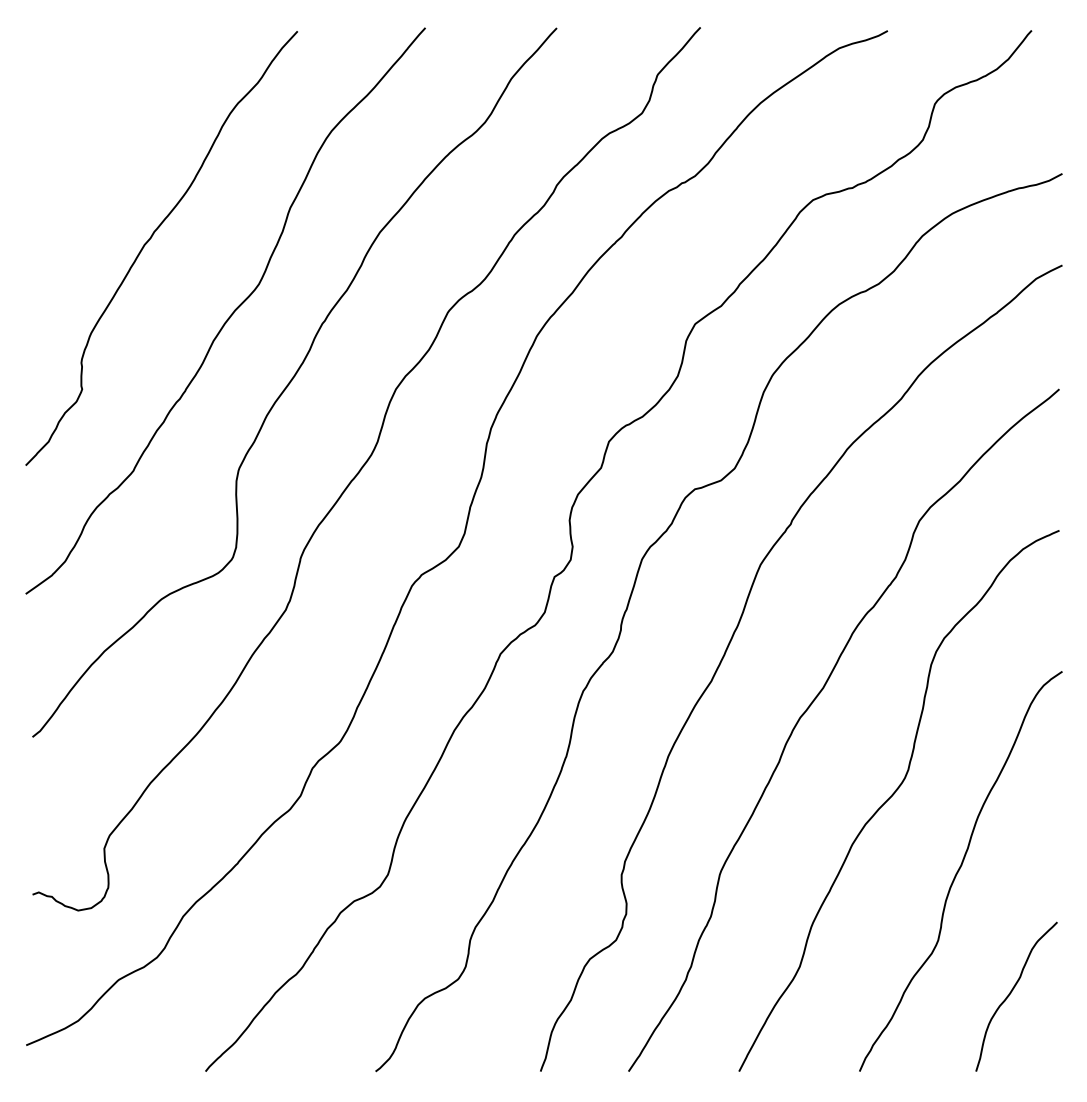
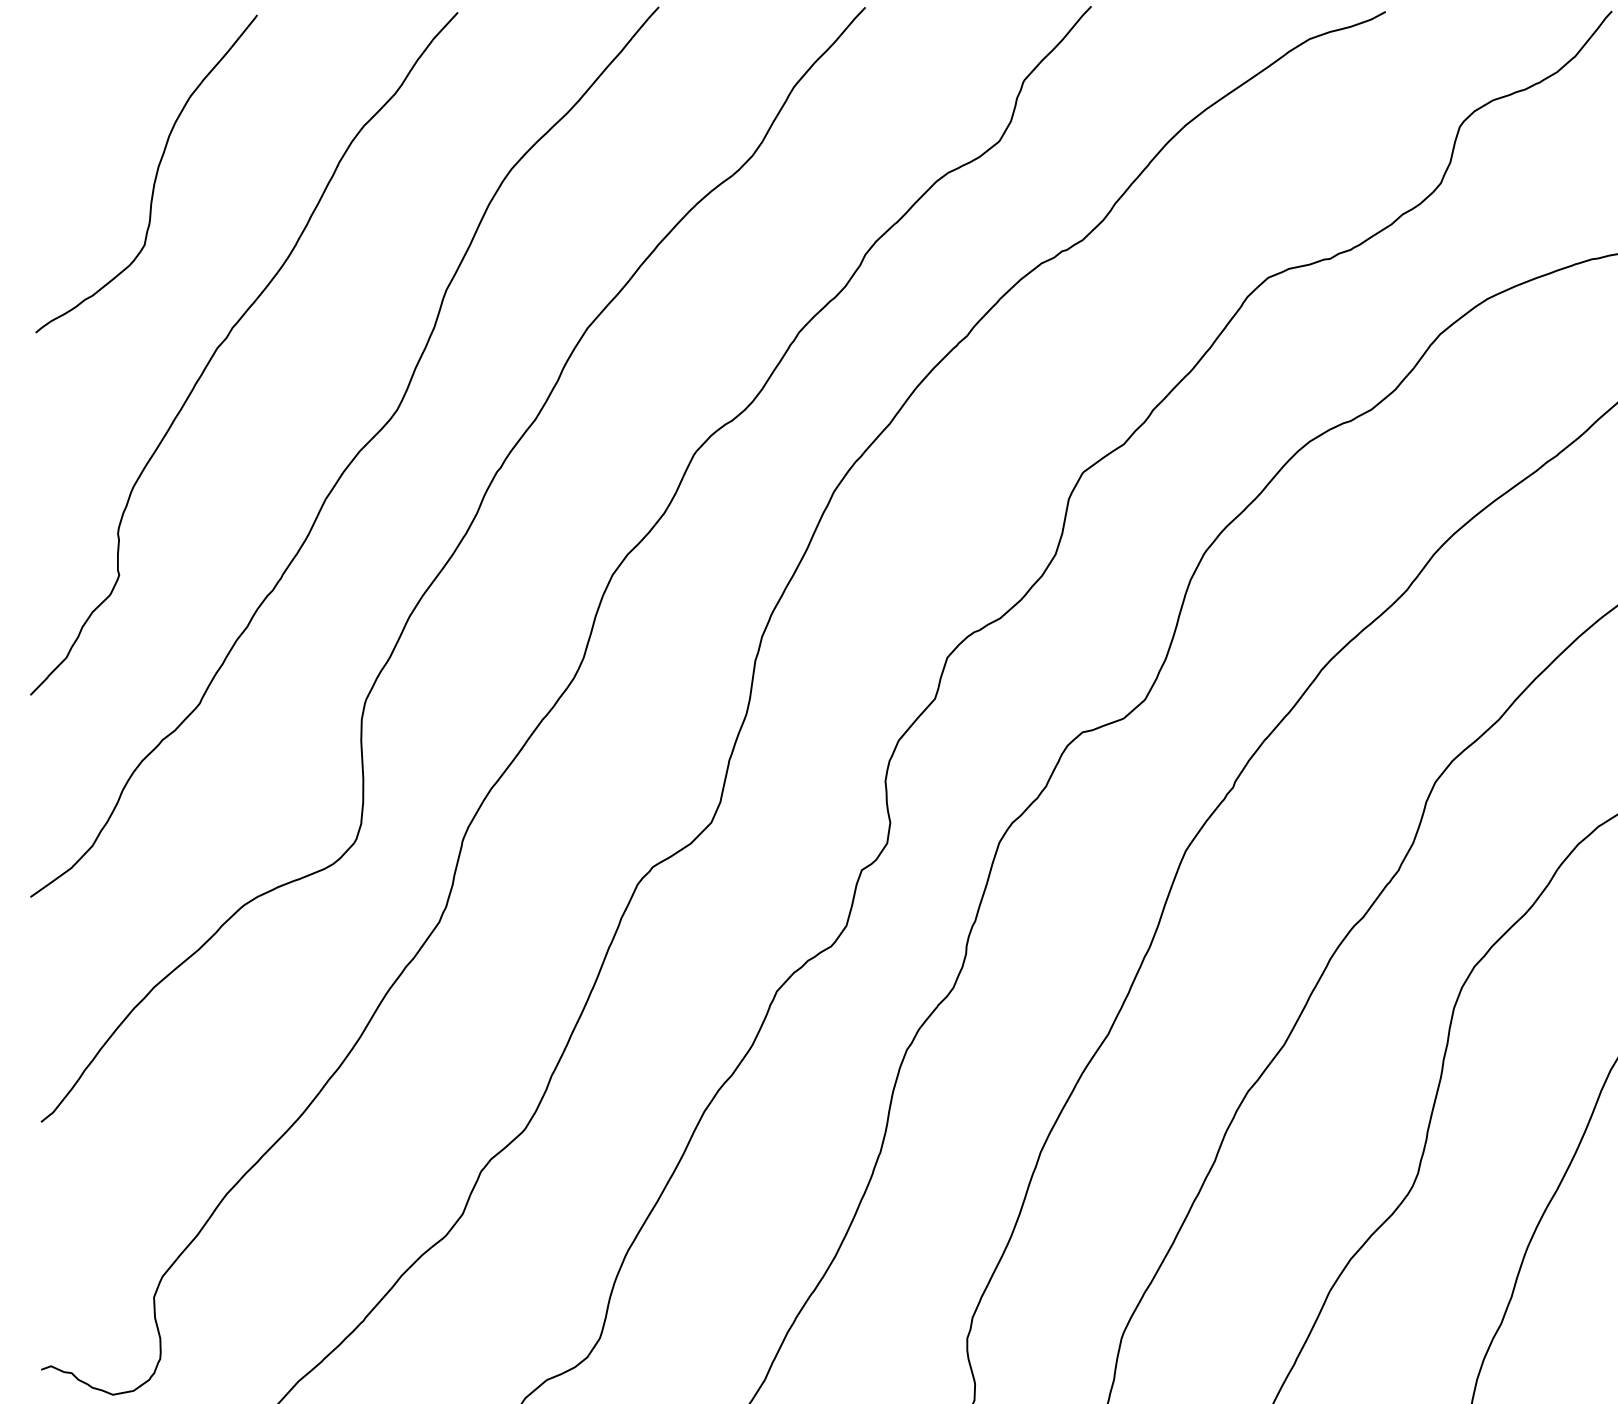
curve: (104, 135) -> (154, 176), added

